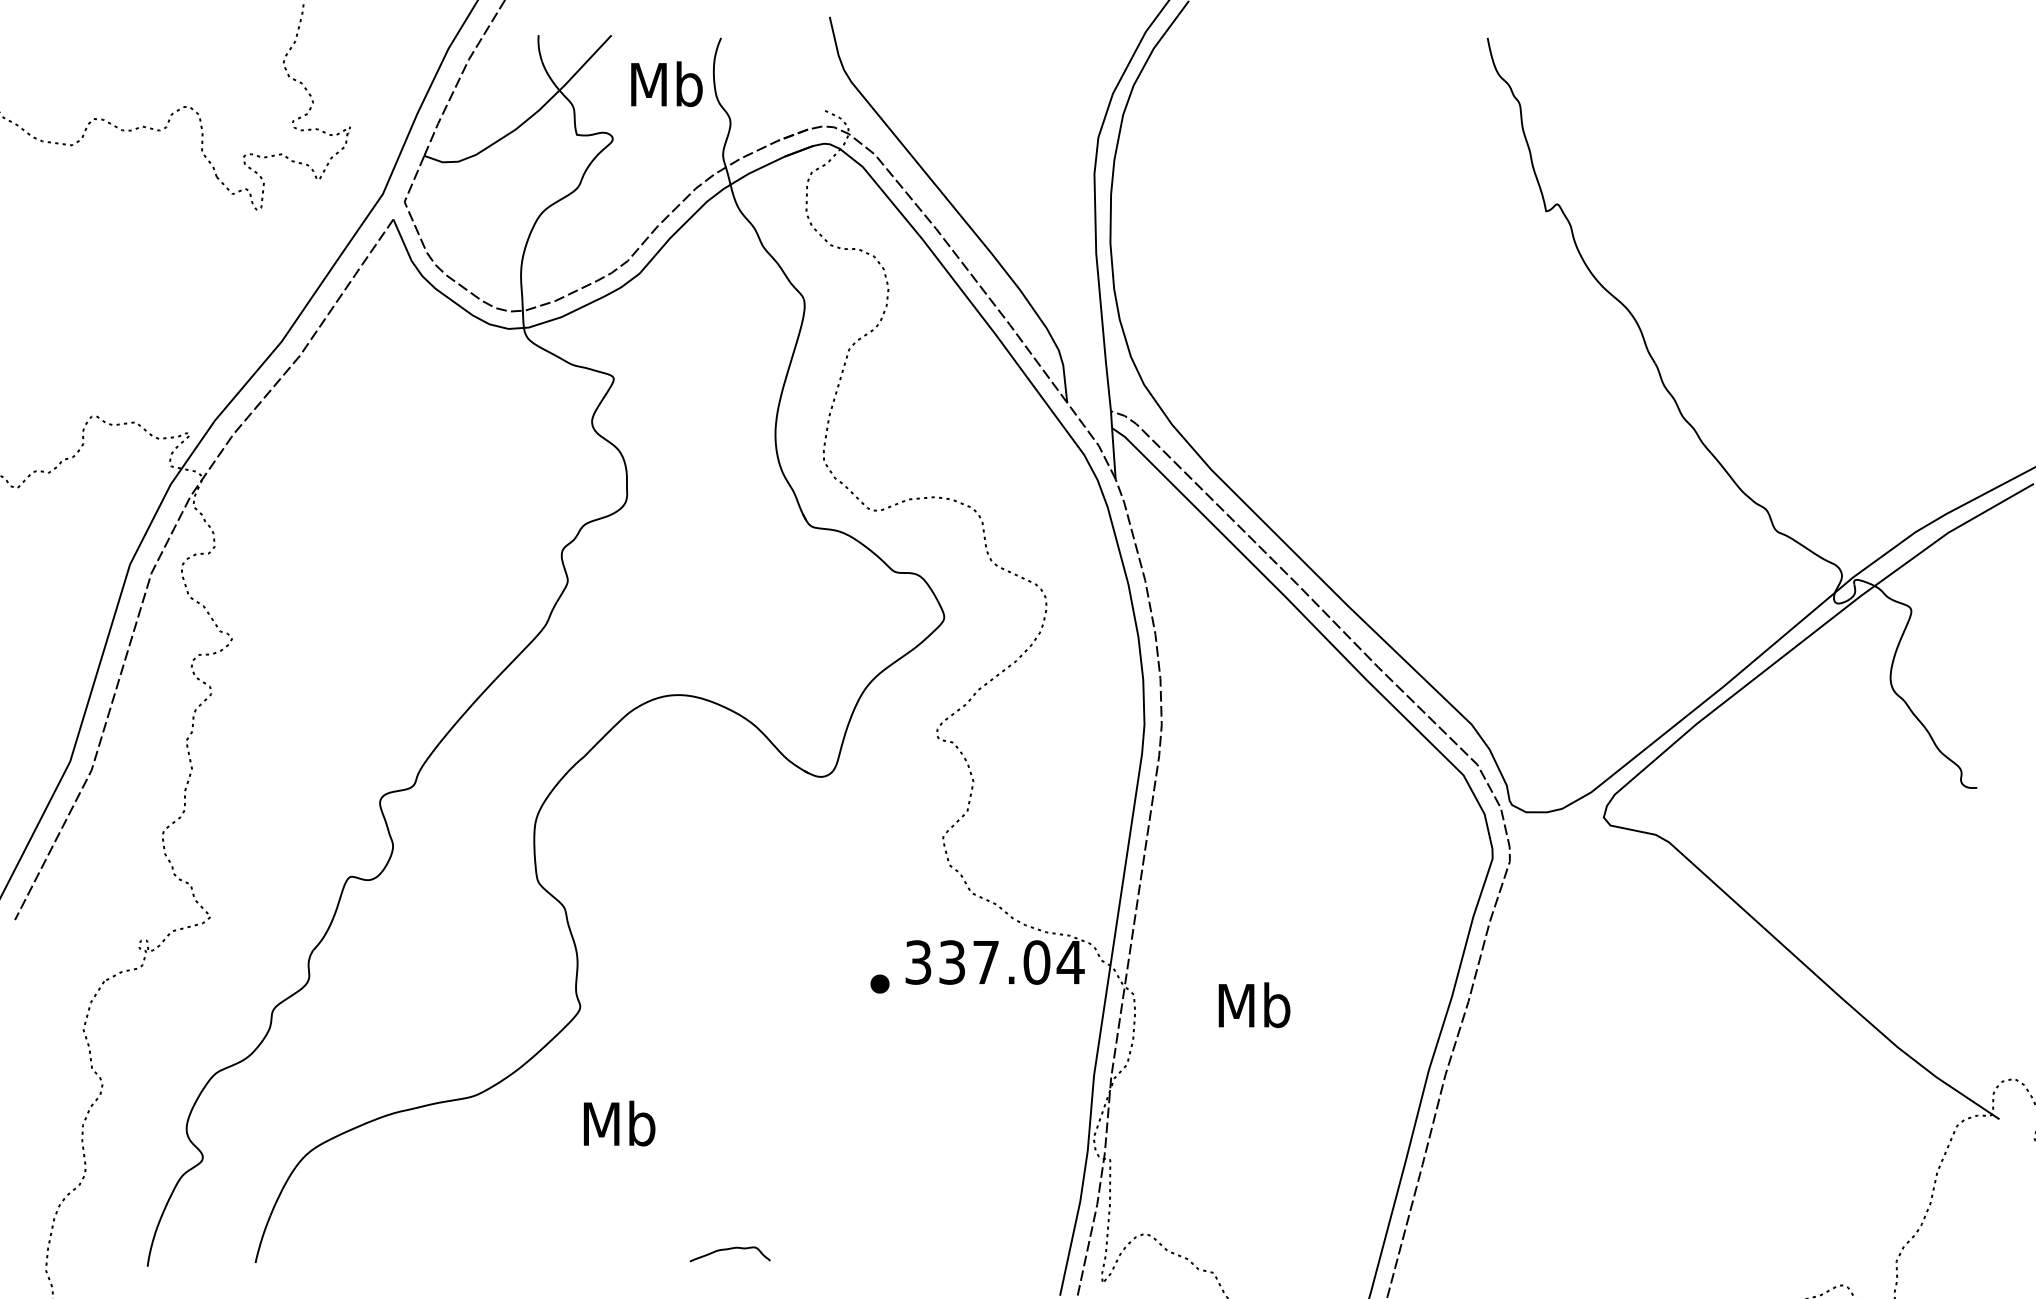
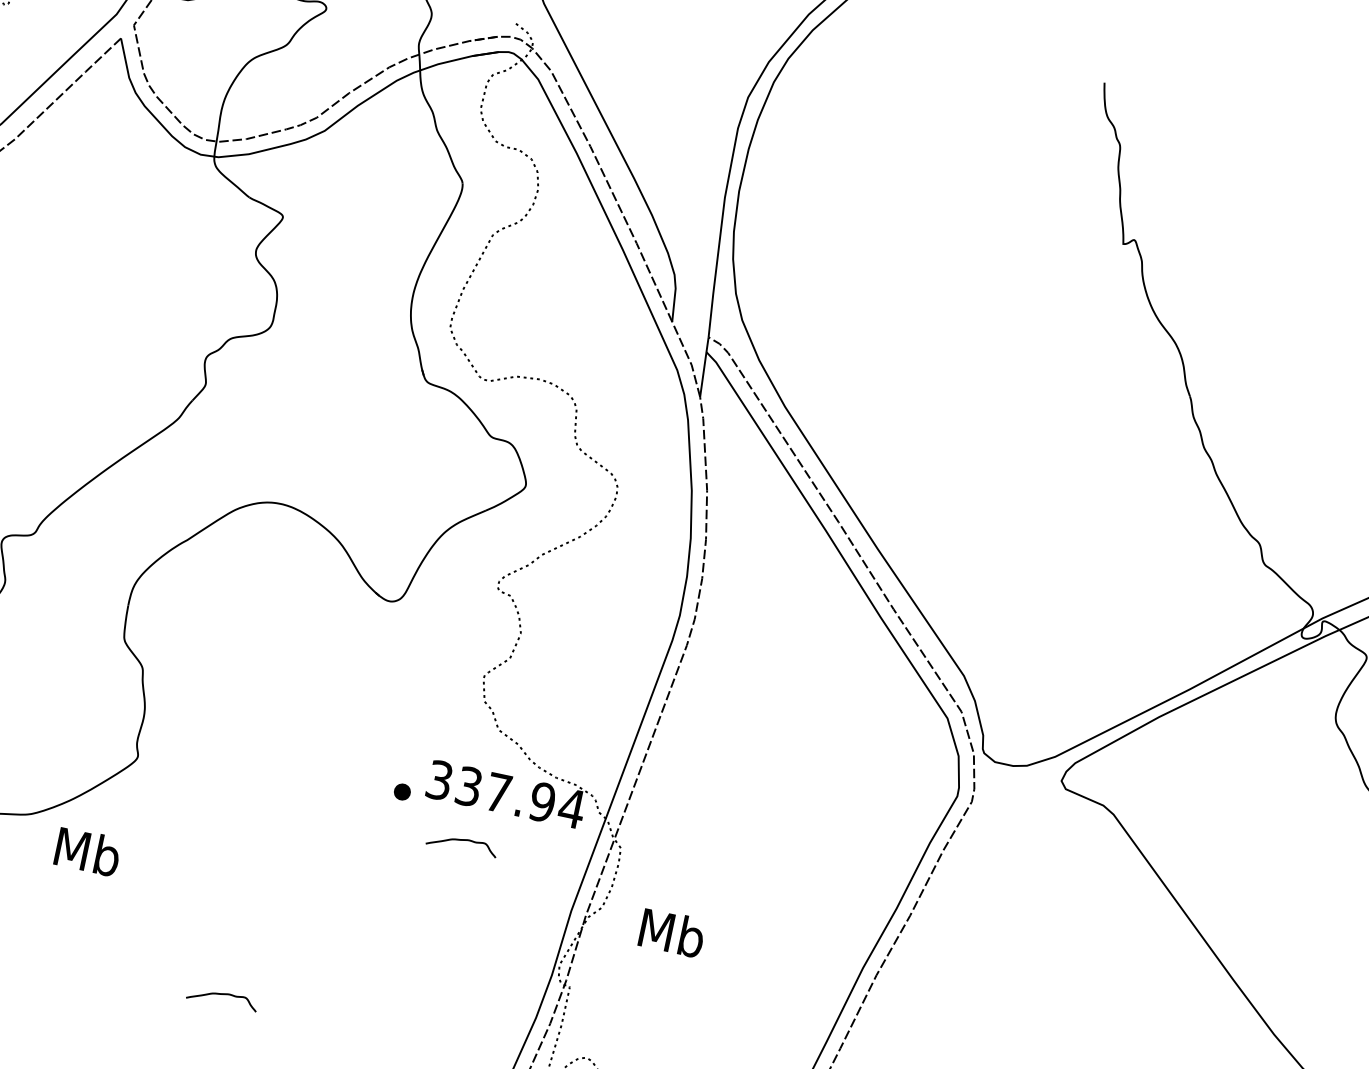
text: (1036, 962) -> (542, 802), 337.04 -> 337.94
text: (1254, 1005) -> (672, 933), moved
curve: (955, 1024) -> (460, 841), added
text: (619, 1123) -> (87, 851), moved

